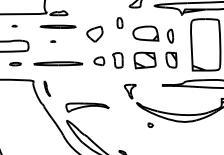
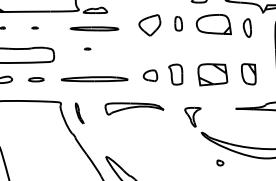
part: (94, 33) -> (149, 24), moved
part: (153, 34) -> (224, 25), moved
part: (87, 107) -> (134, 108), moved

